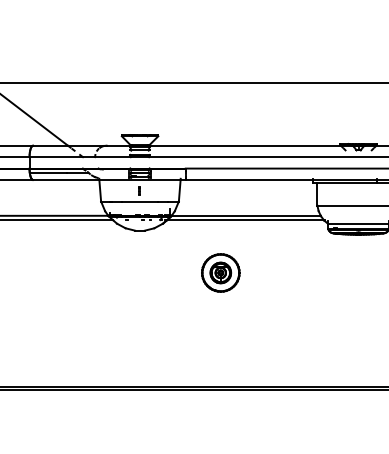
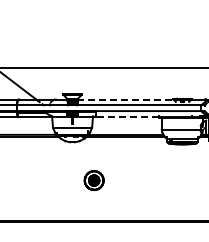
line: (245, 145) -> (125, 99), solid -> dashed
line: (249, 179) -> (127, 116), solid -> dashed
part: (219, 272) -> (93, 180), moved

